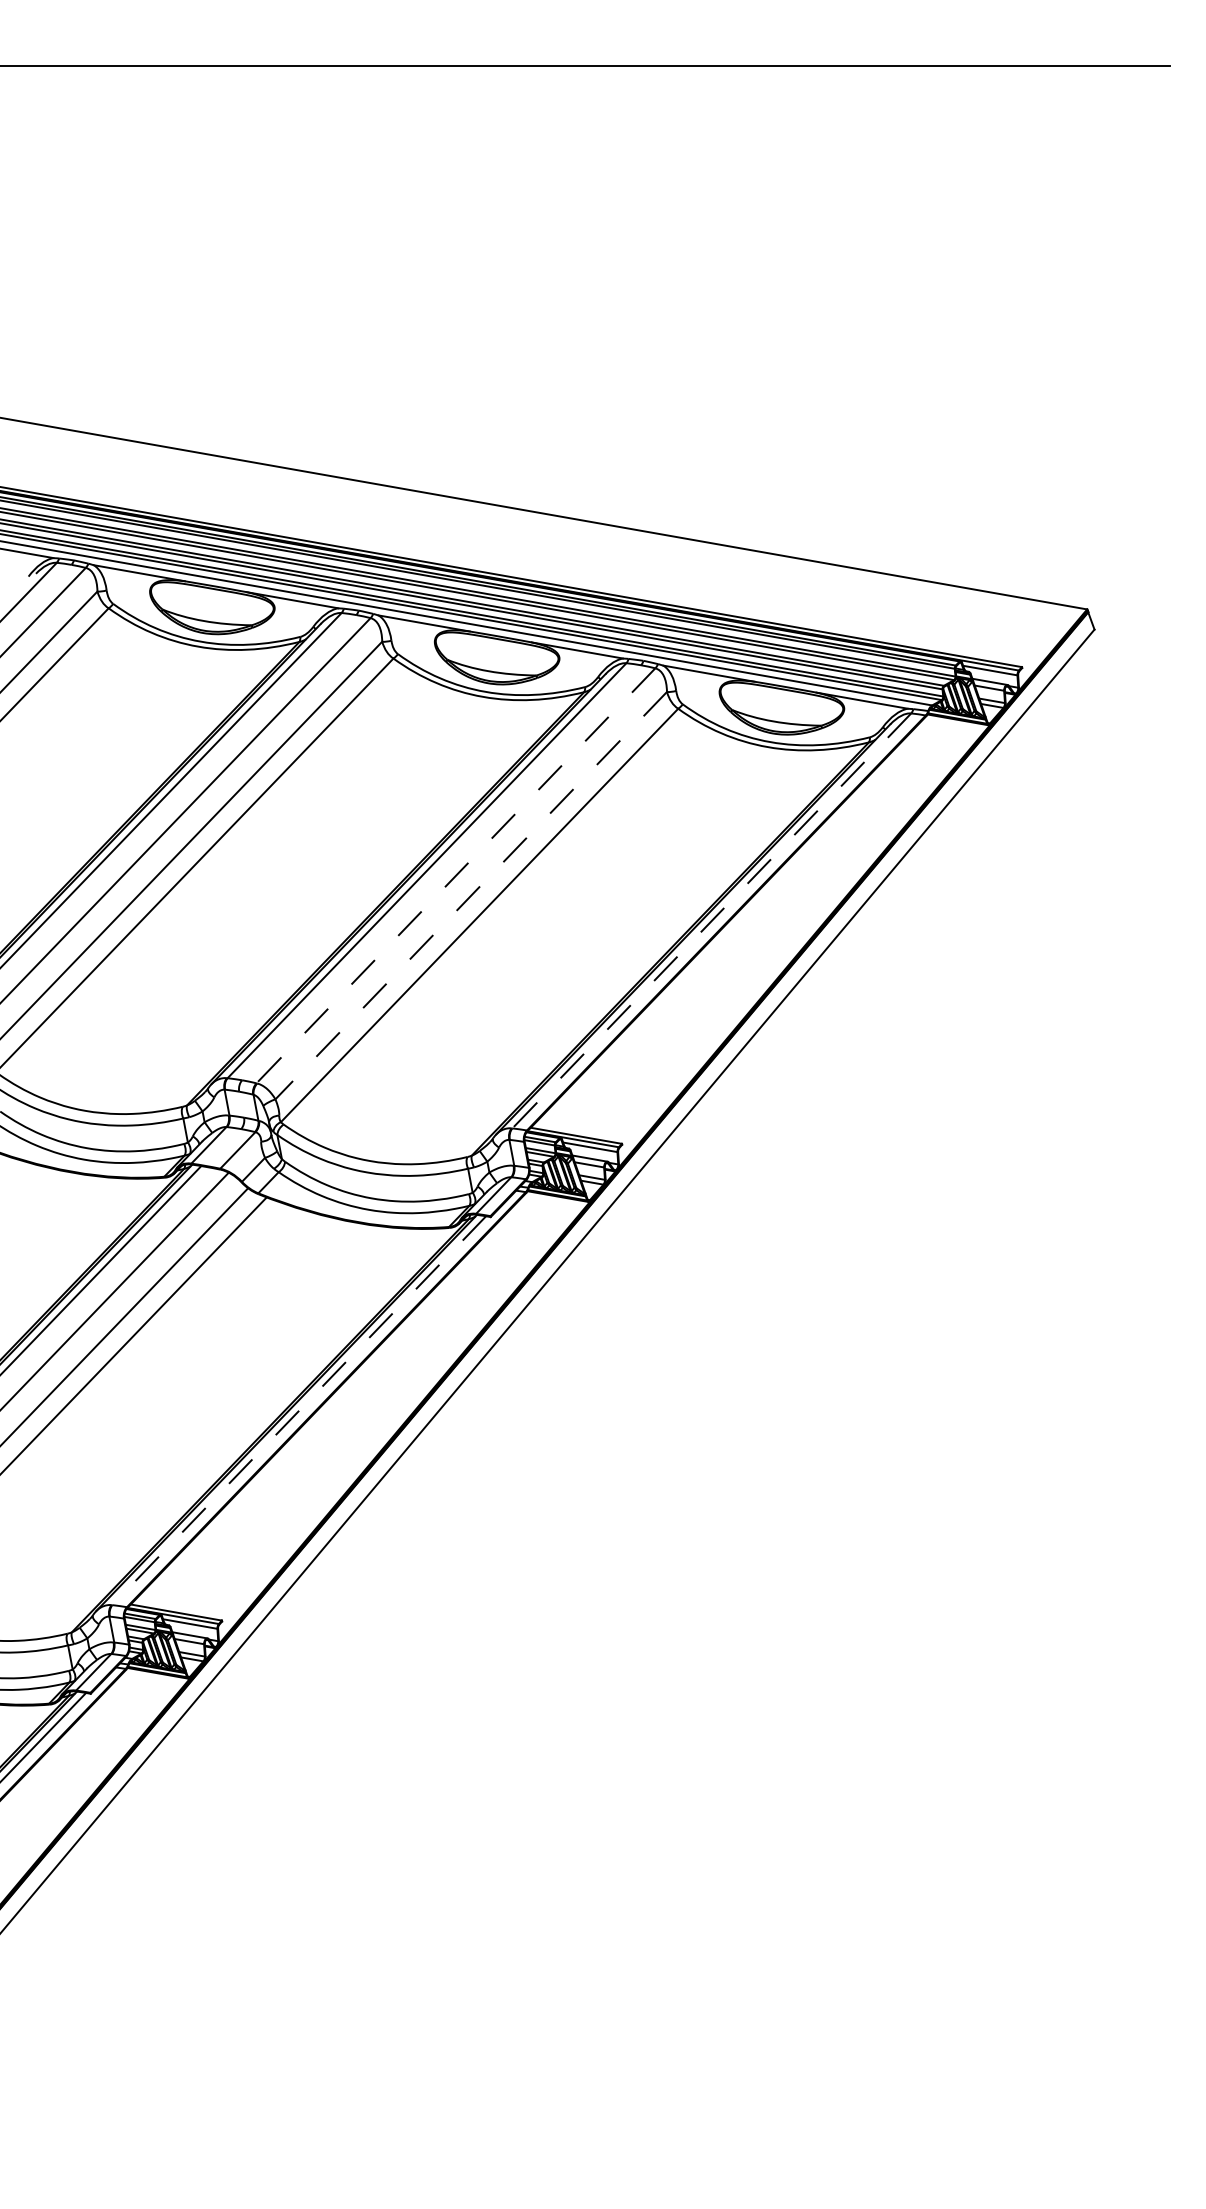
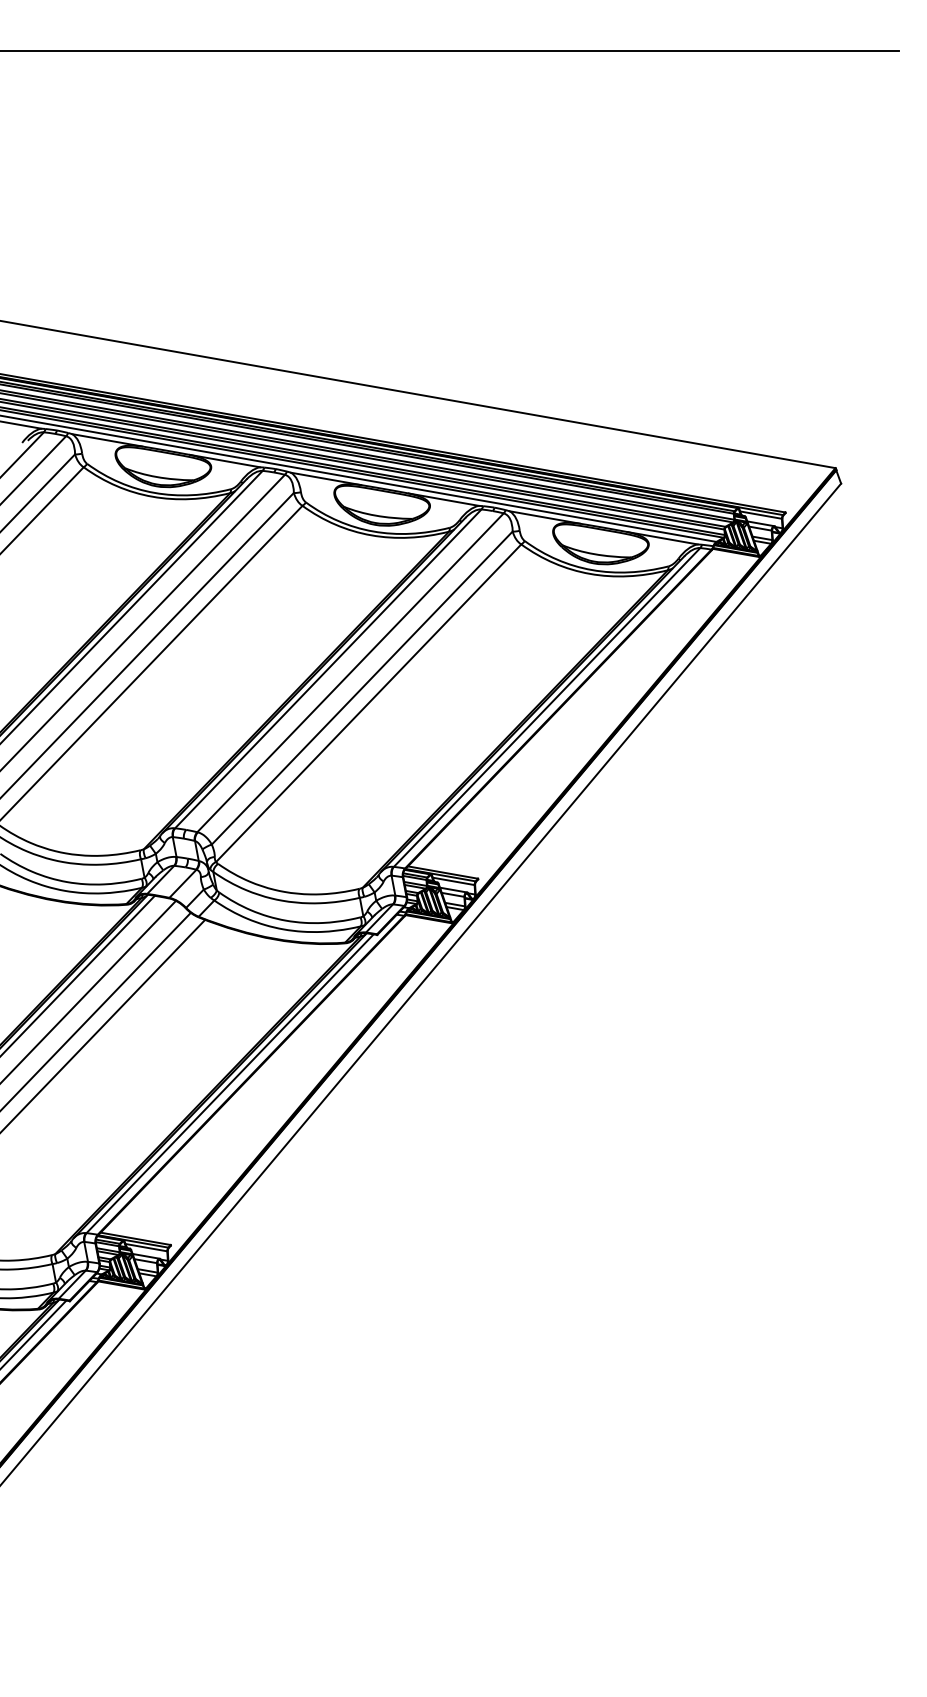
line: (455, 875) -> (350, 672), dashed -> solid
line: (471, 895) -> (362, 687), dashed -> solid
line: (711, 920) -> (546, 707), dashed -> solid
line: (299, 1410) -> (230, 1083), dashed -> solid

